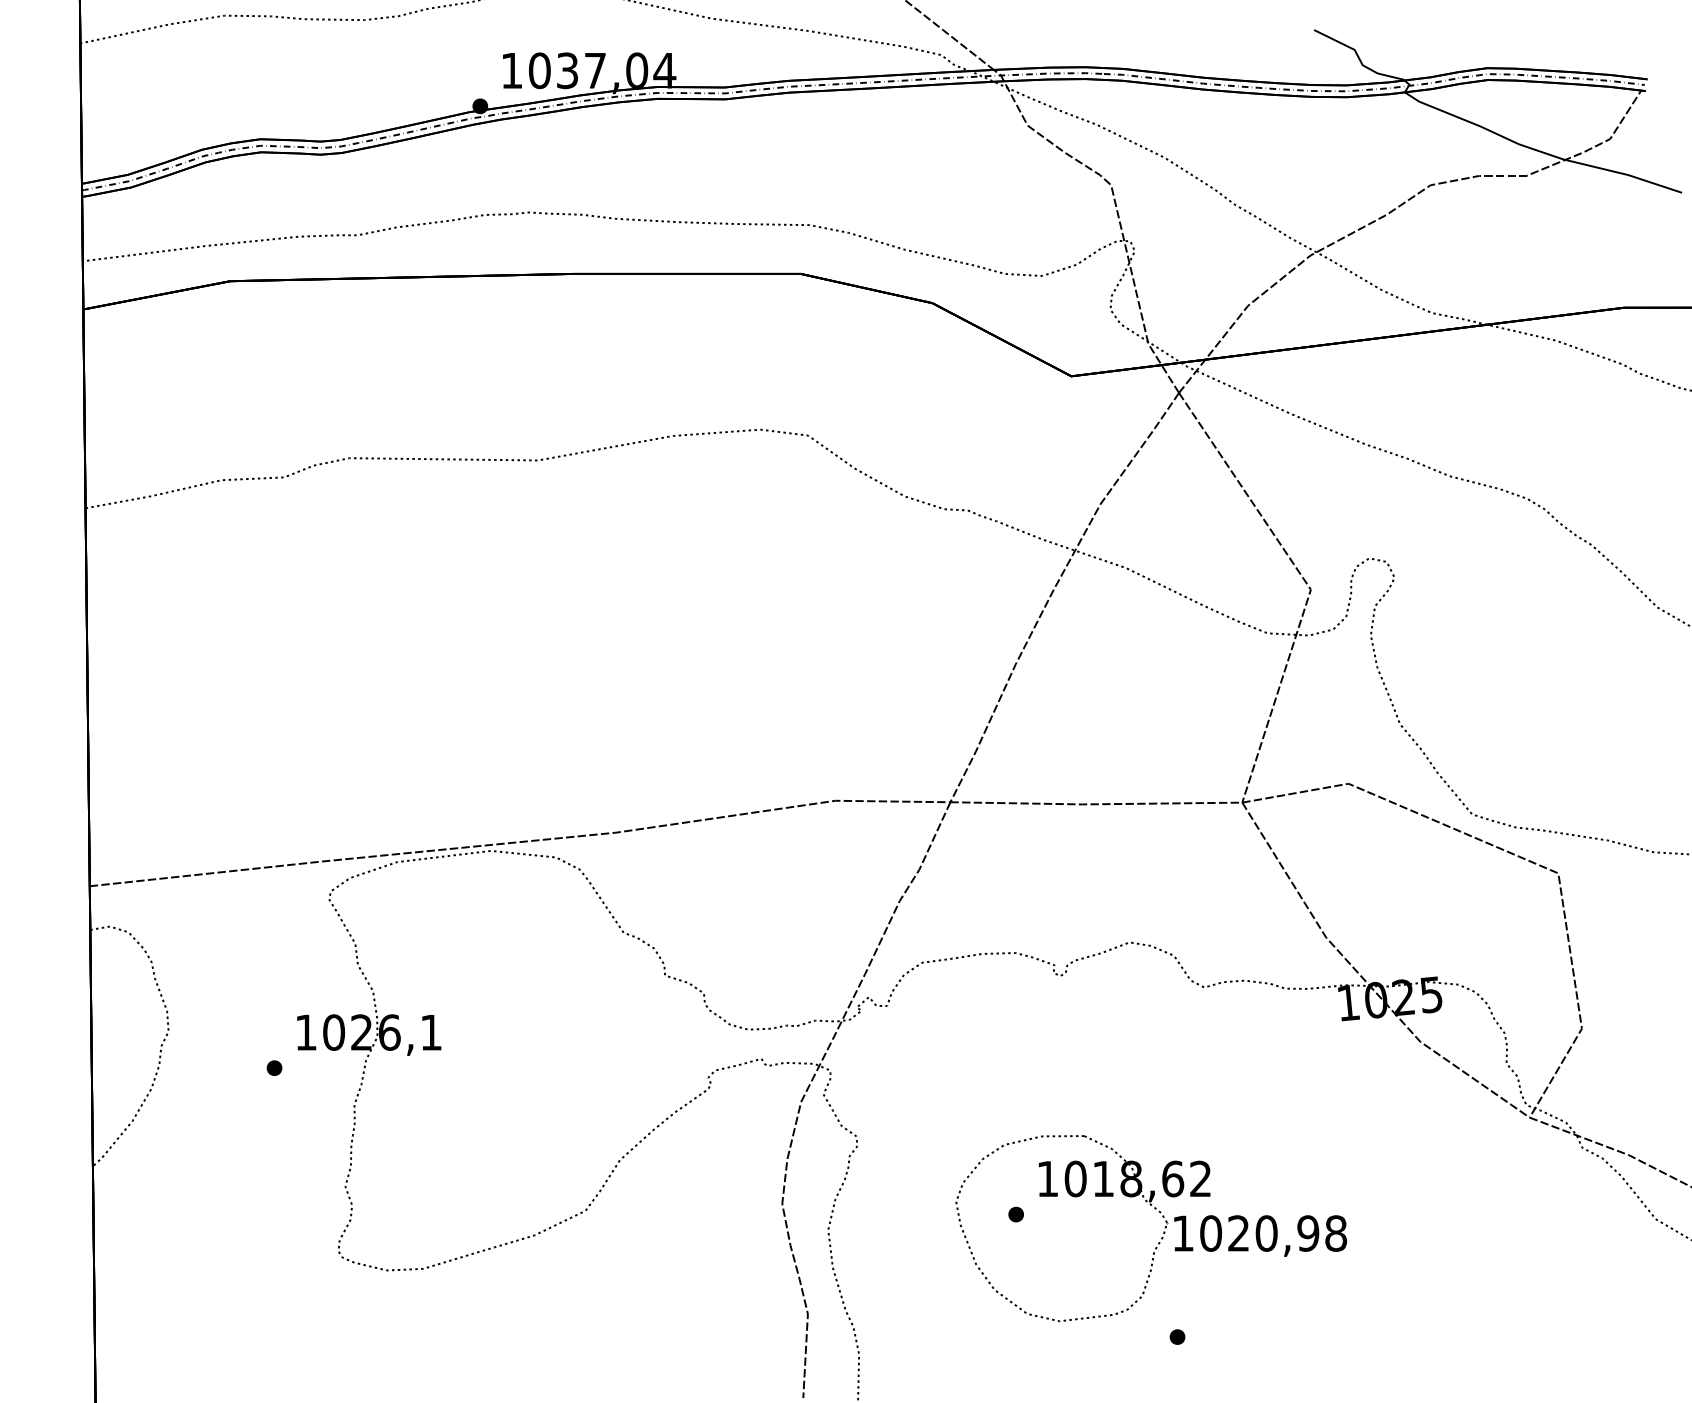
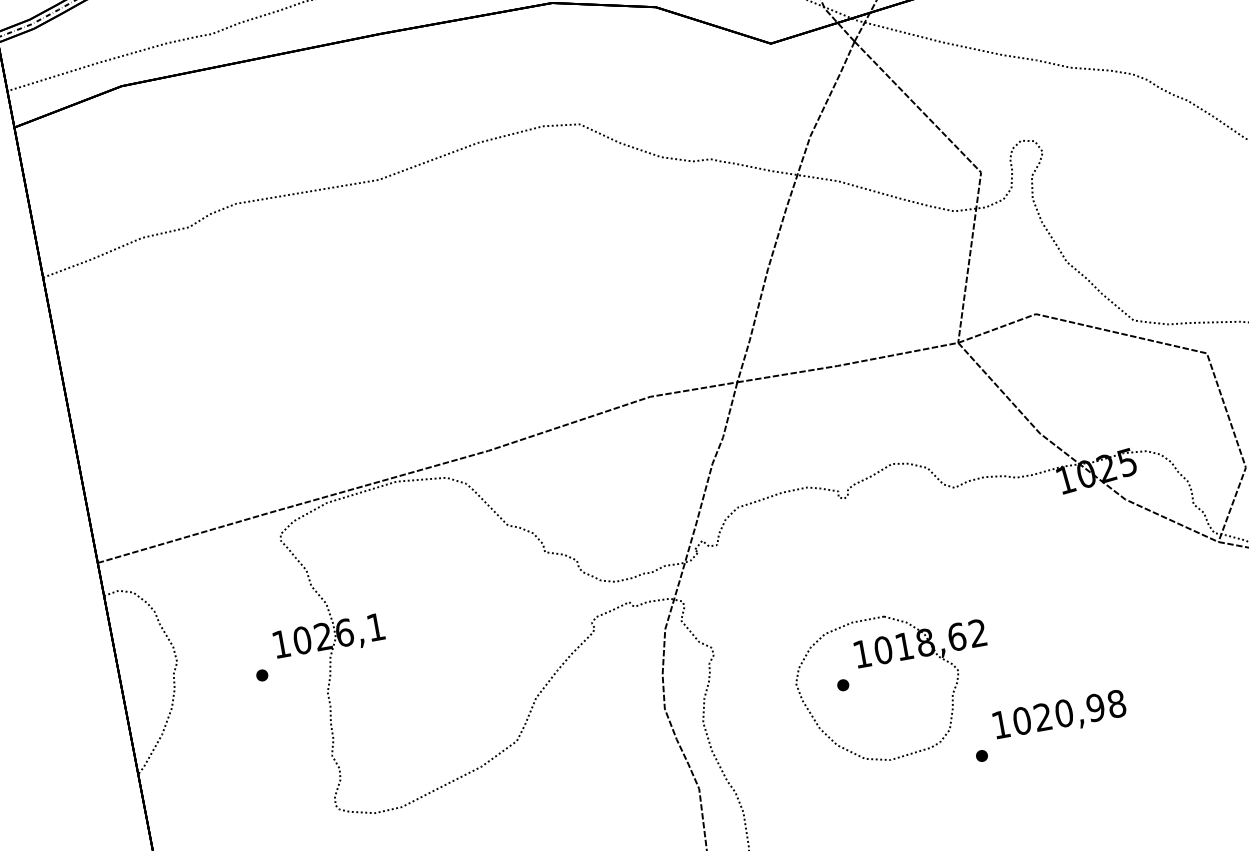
text: (1260, 1235) -> (1059, 715), moved

